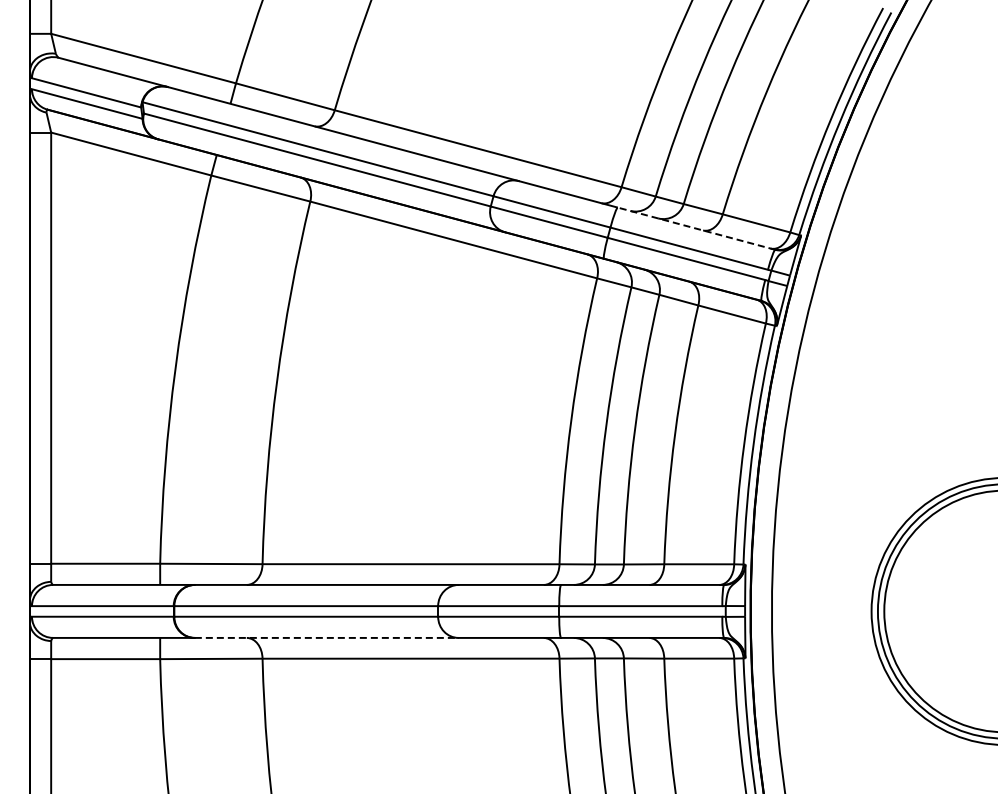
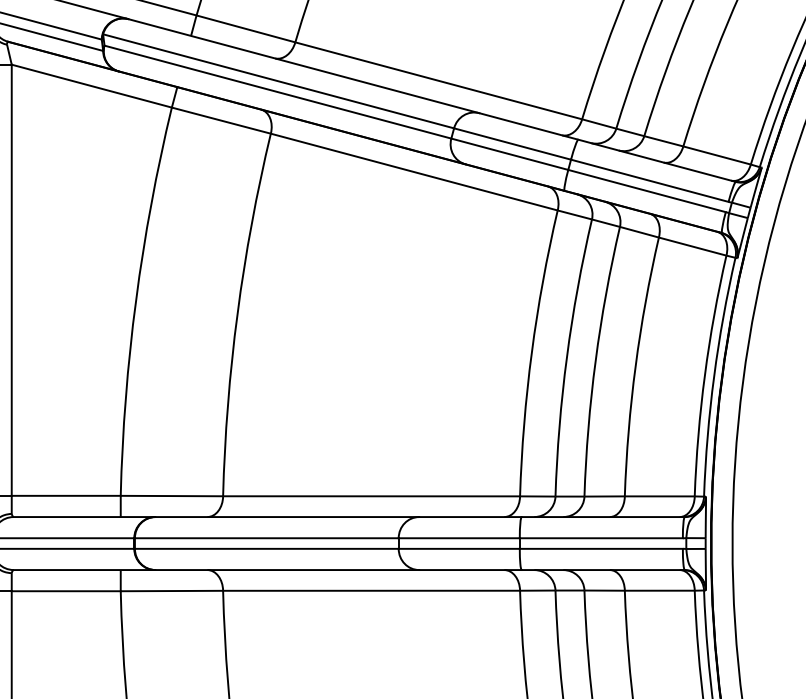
line: (696, 228) -> (657, 160), dashed -> solid
line: (326, 637) -> (287, 569), dashed -> solid

